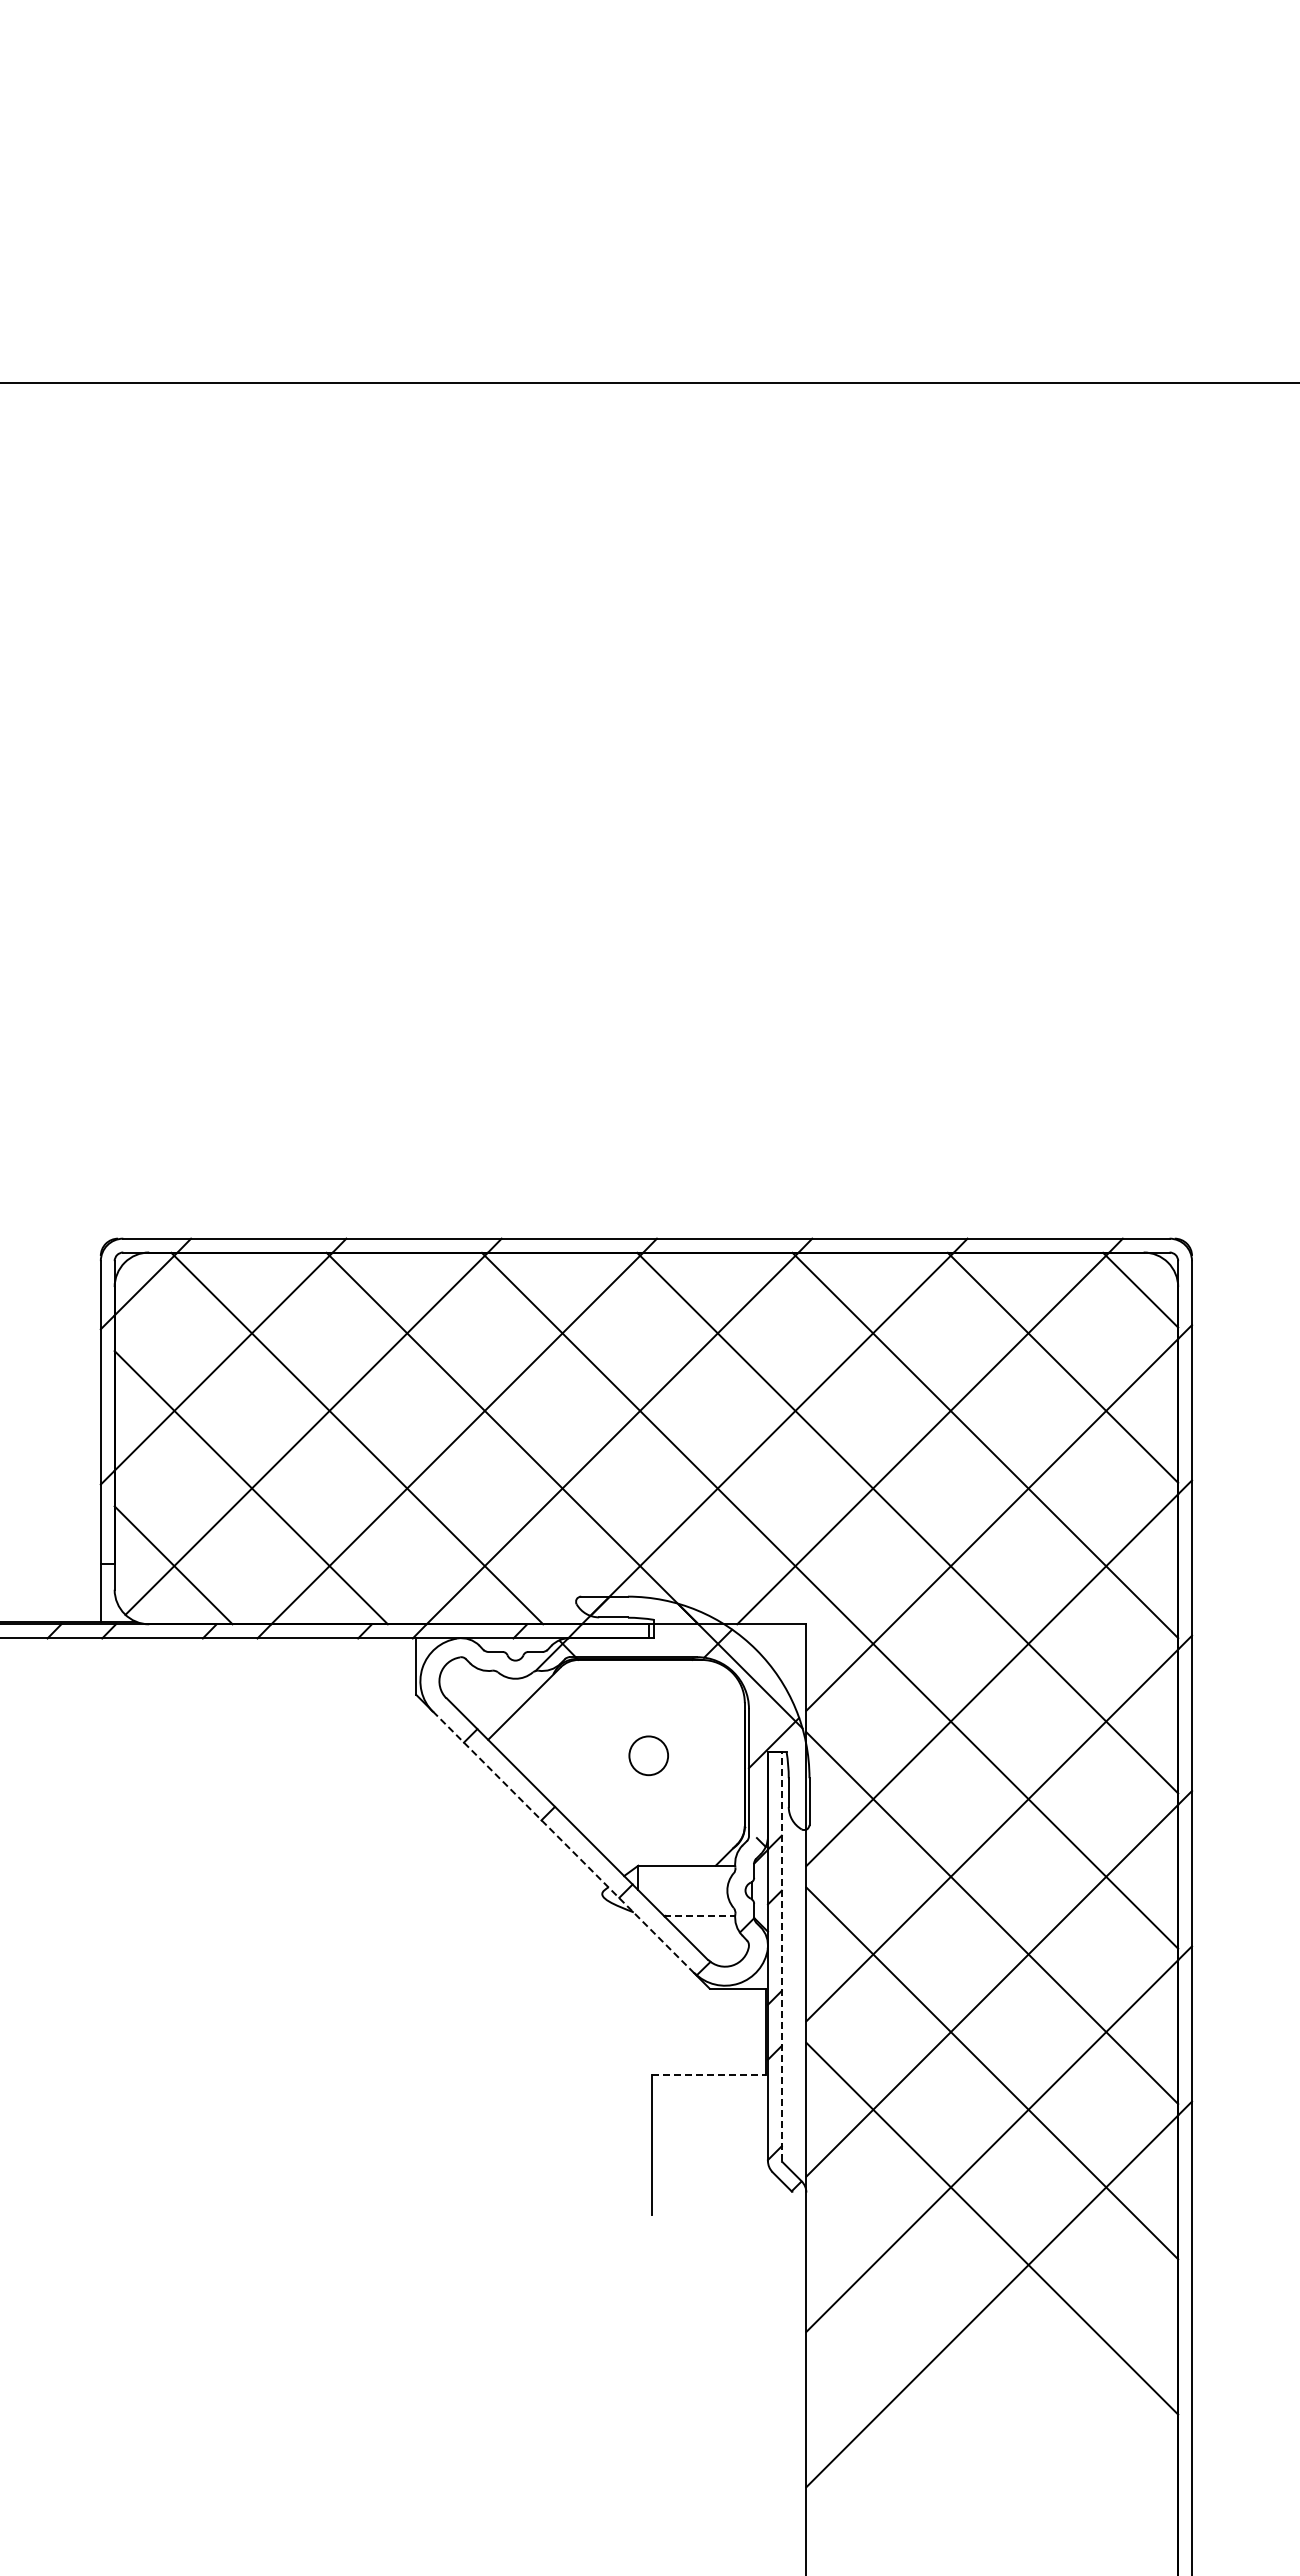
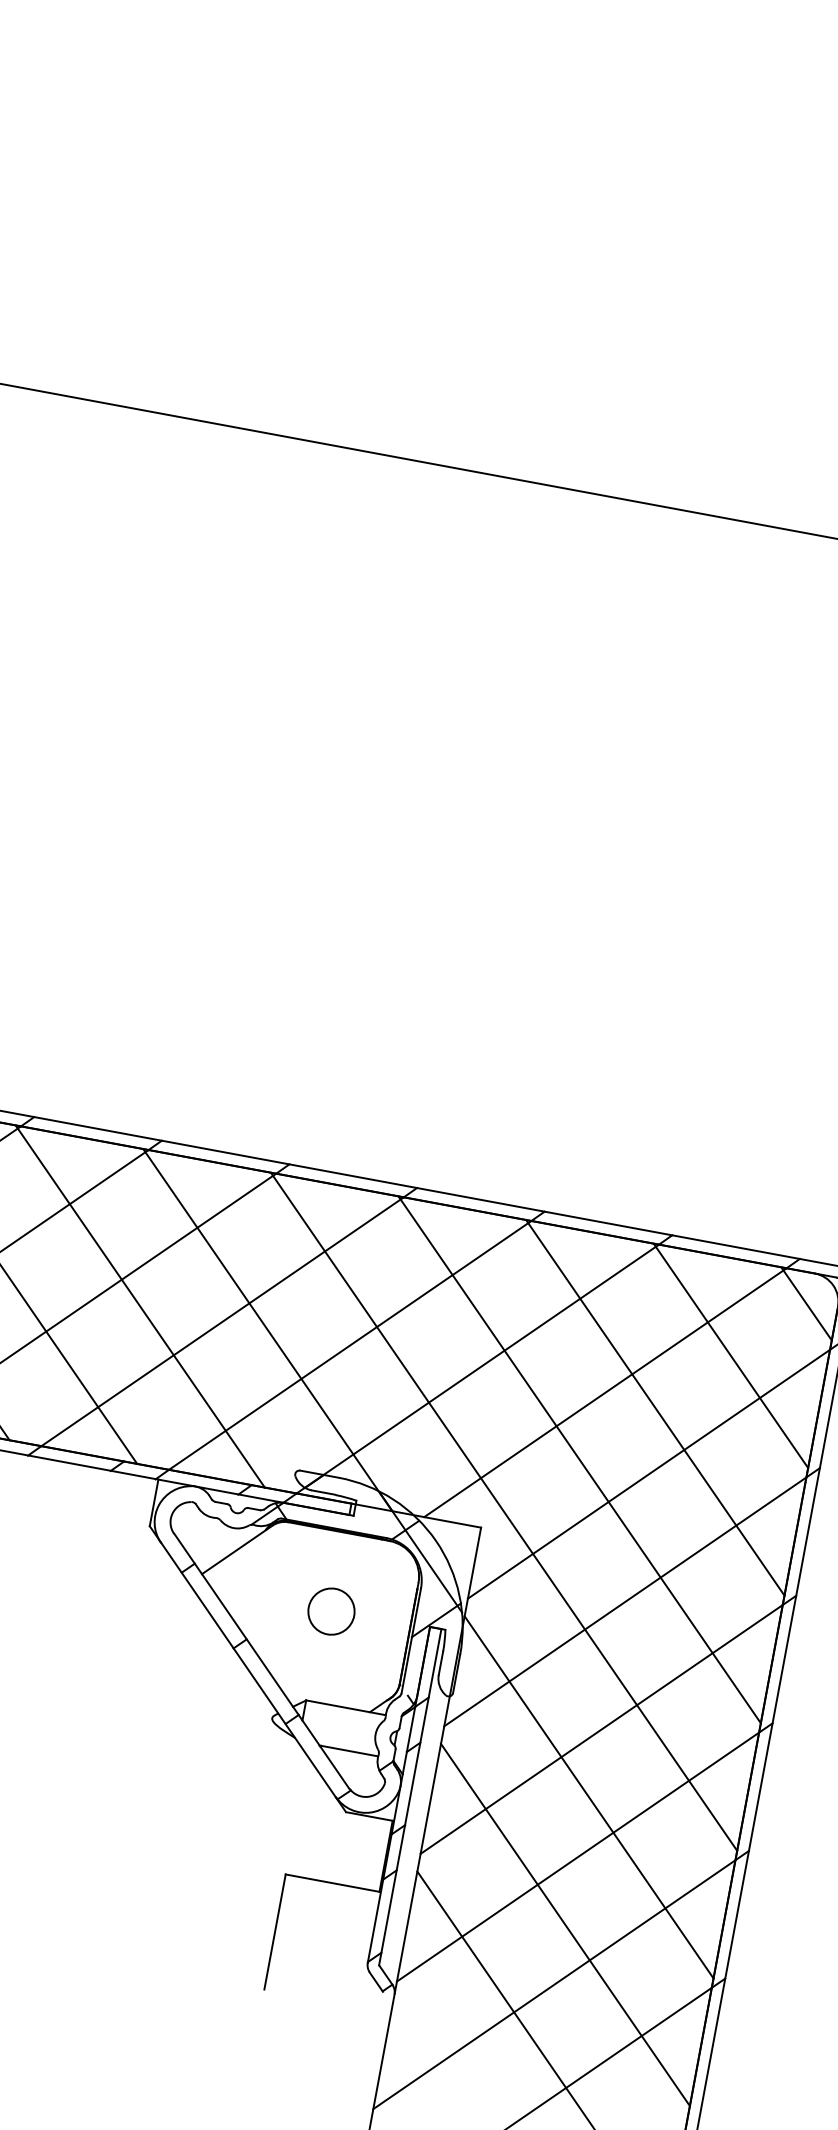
circle: (648, 1755) -> (331, 1611), size x1.43
line: (563, 1842) -> (248, 1669), dashed -> solid
line: (699, 1915) -> (348, 1750), dashed -> solid
line: (781, 1956) -> (410, 1796), dashed -> solid
line: (709, 2074) -> (332, 1882), dashed -> solid

